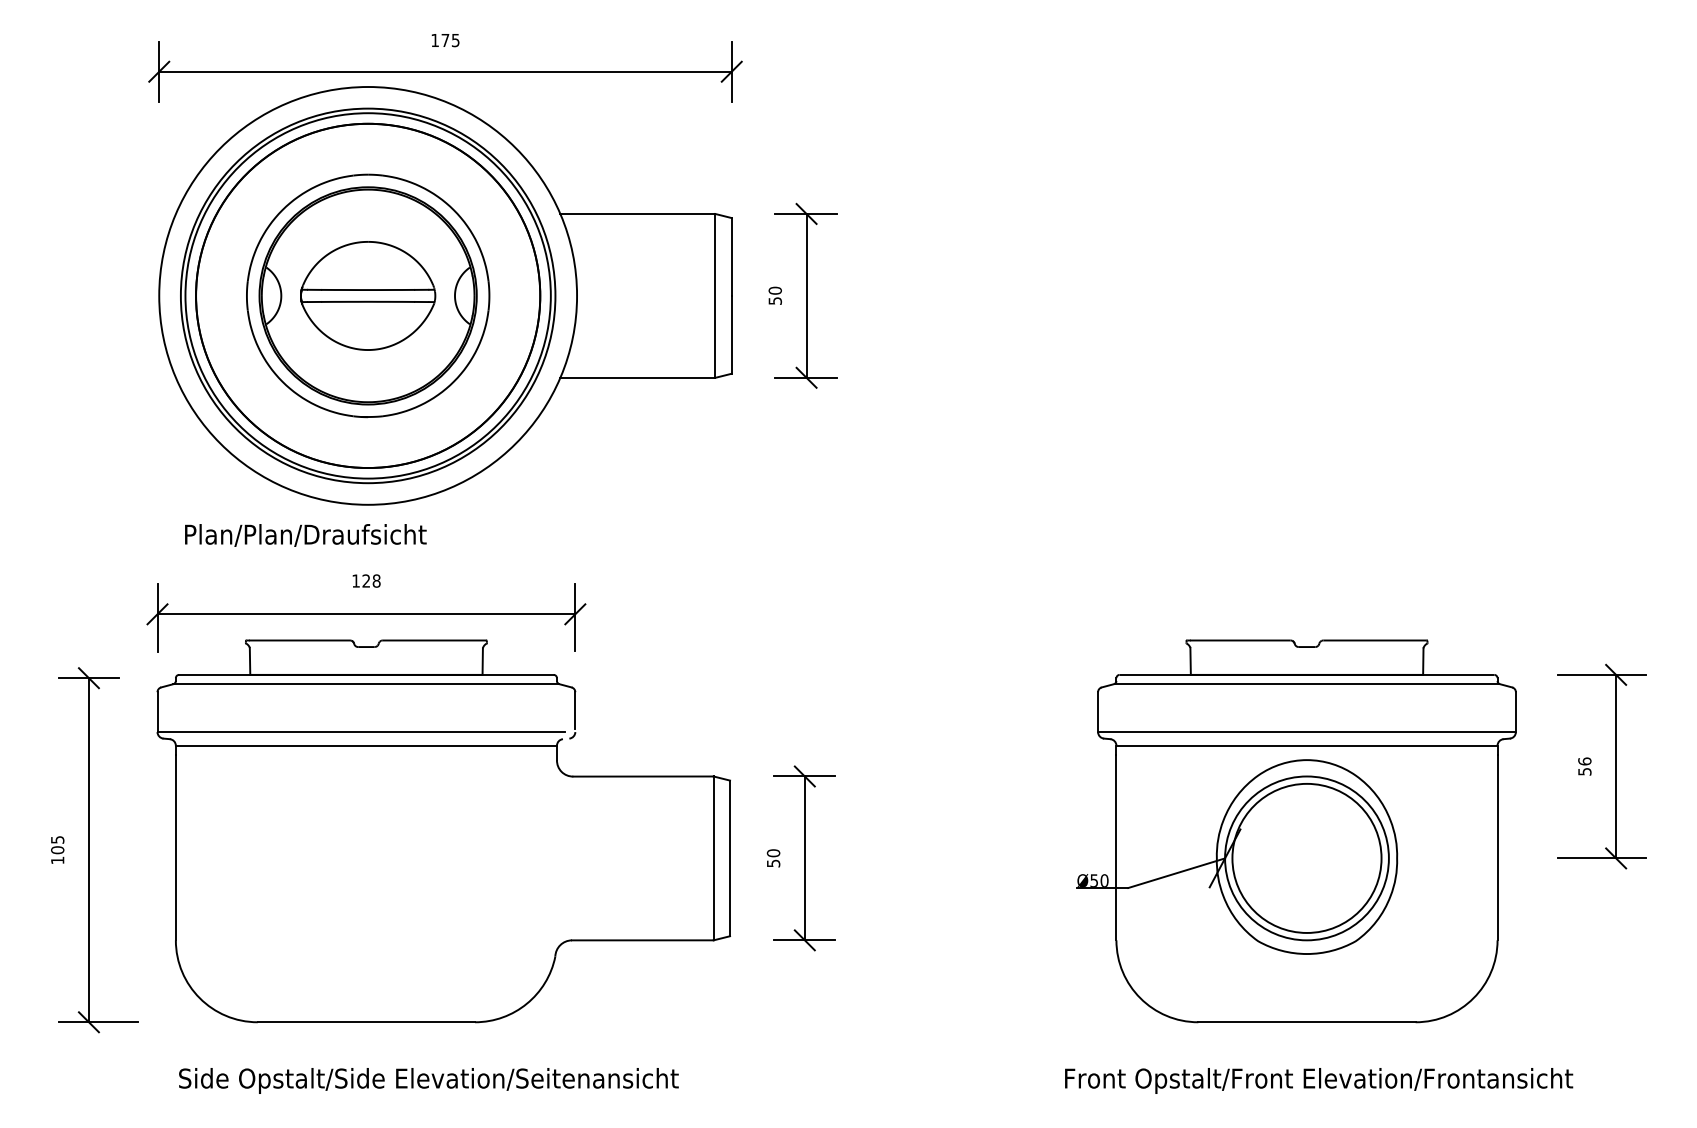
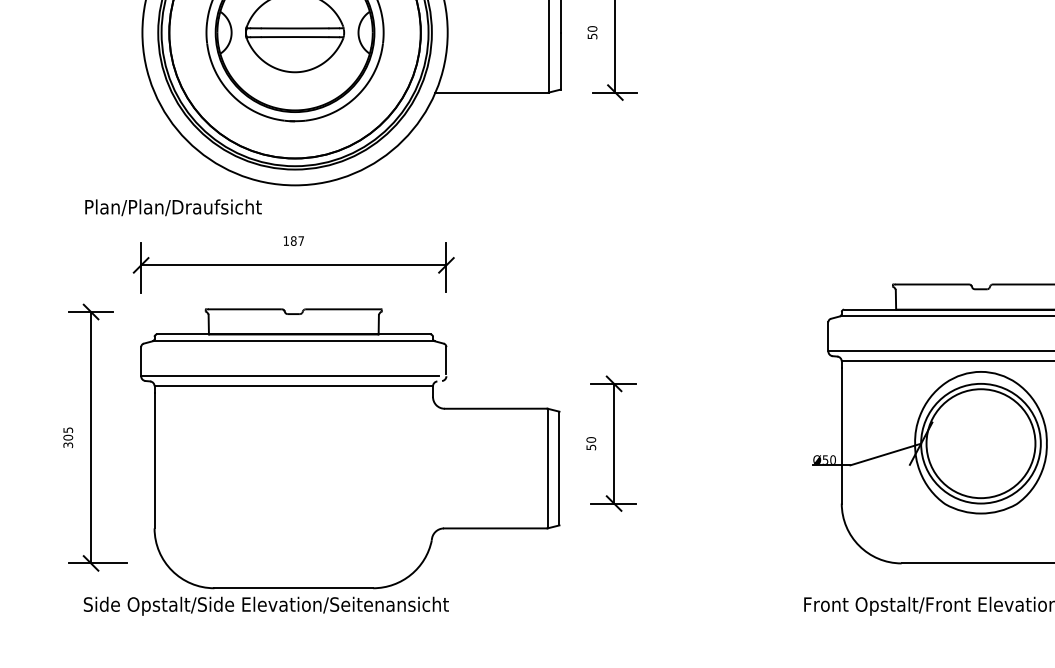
text: (305, 535) -> (173, 207), moved
text: (371, 580) -> (297, 240), 128 -> 187
part: (443, 831) -> (350, 448), moved
text: (57, 860) -> (68, 445), 105 -> 305
text: (428, 1080) -> (266, 605), moved

